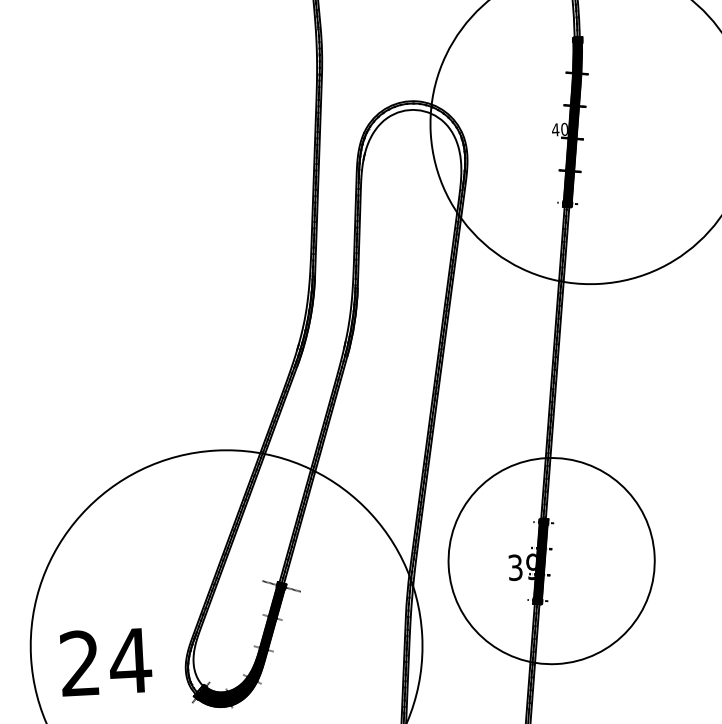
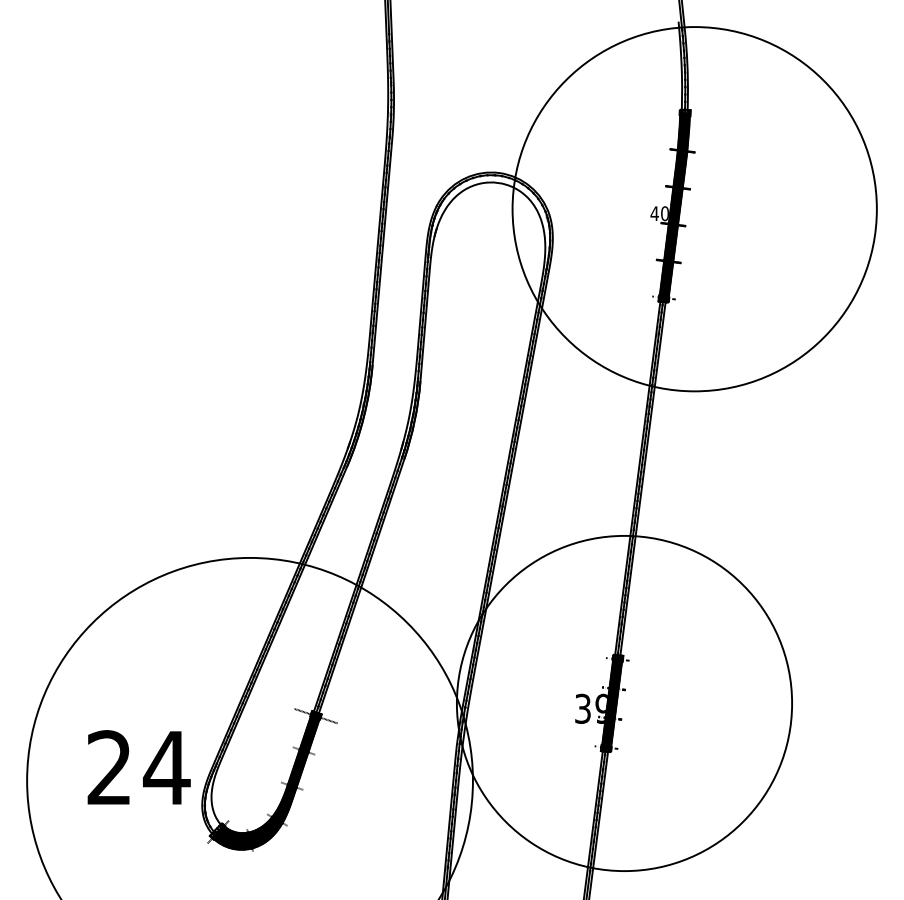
circle: (551, 561) -> (624, 703), size x1.43
text: (105, 661) -> (138, 767), moved

